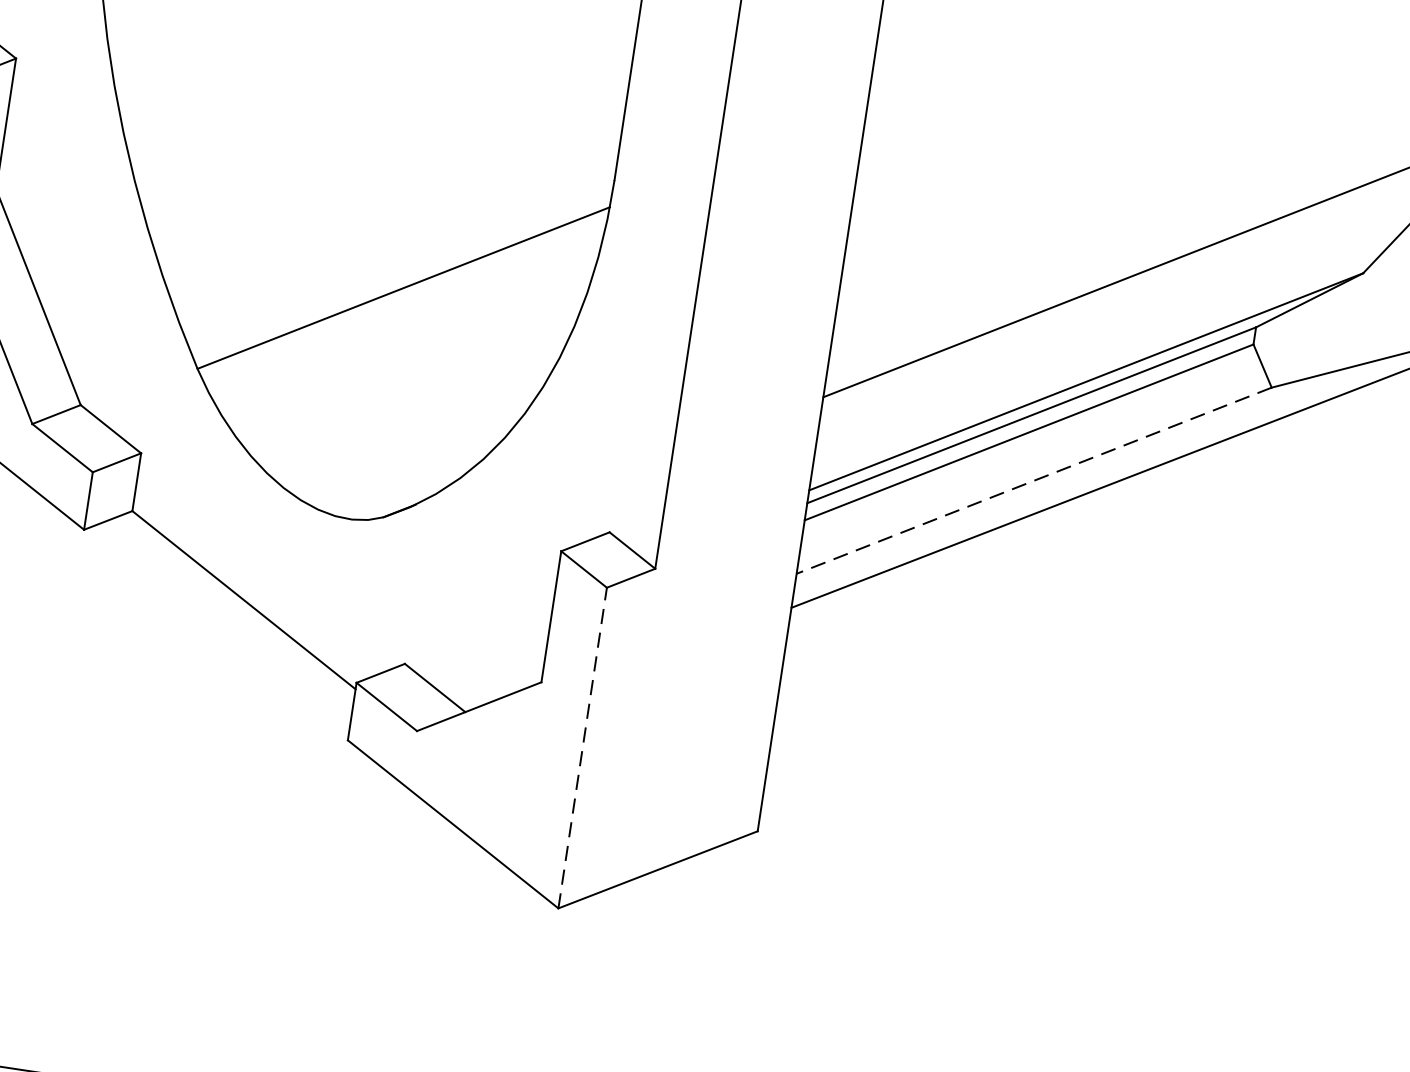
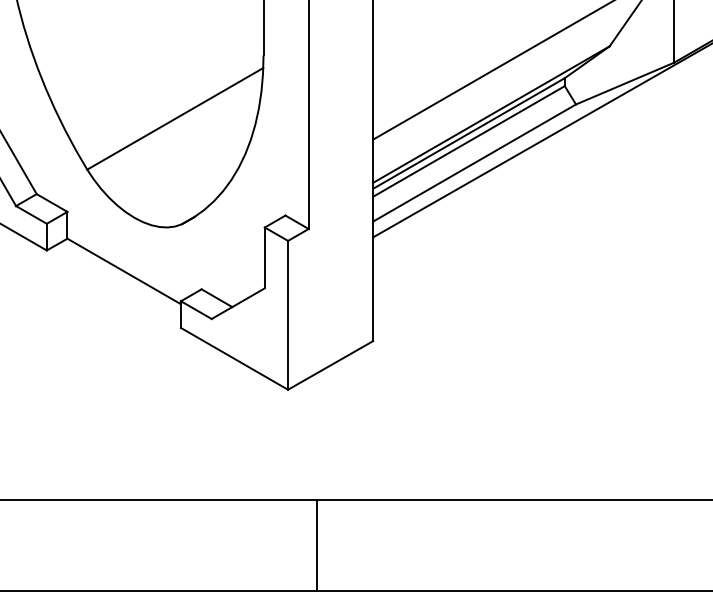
line: (1033, 481) -> (474, 163), dashed -> solid
line: (583, 746) -> (288, 314), dashed -> solid

